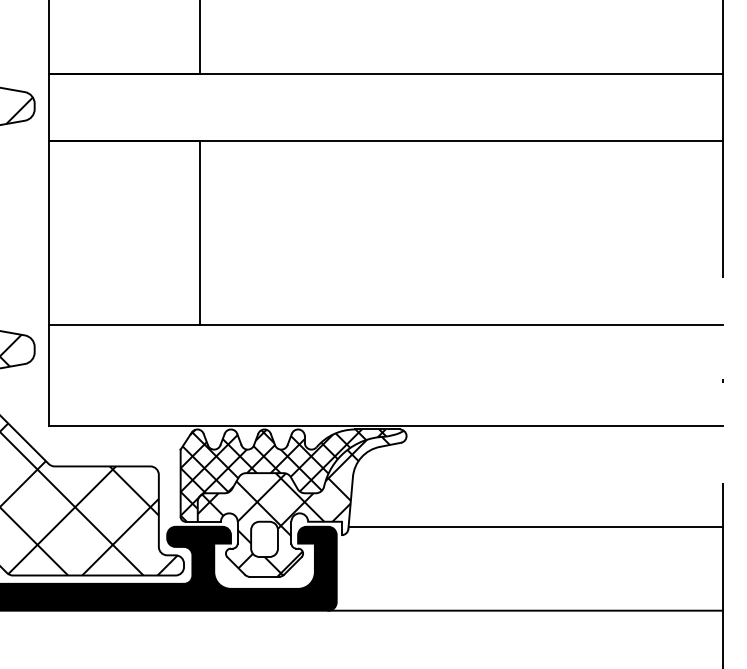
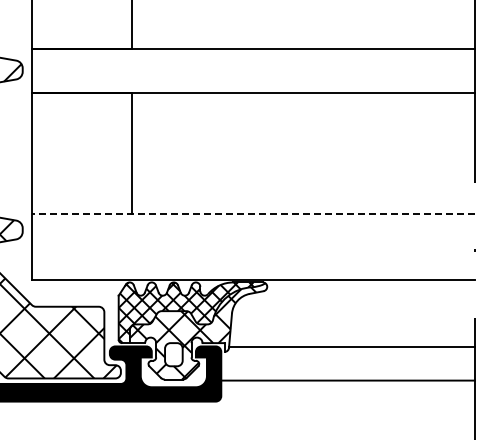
line: (385, 326) -> (253, 214), solid -> dashed
line: (525, 610) -> (345, 380), moved

